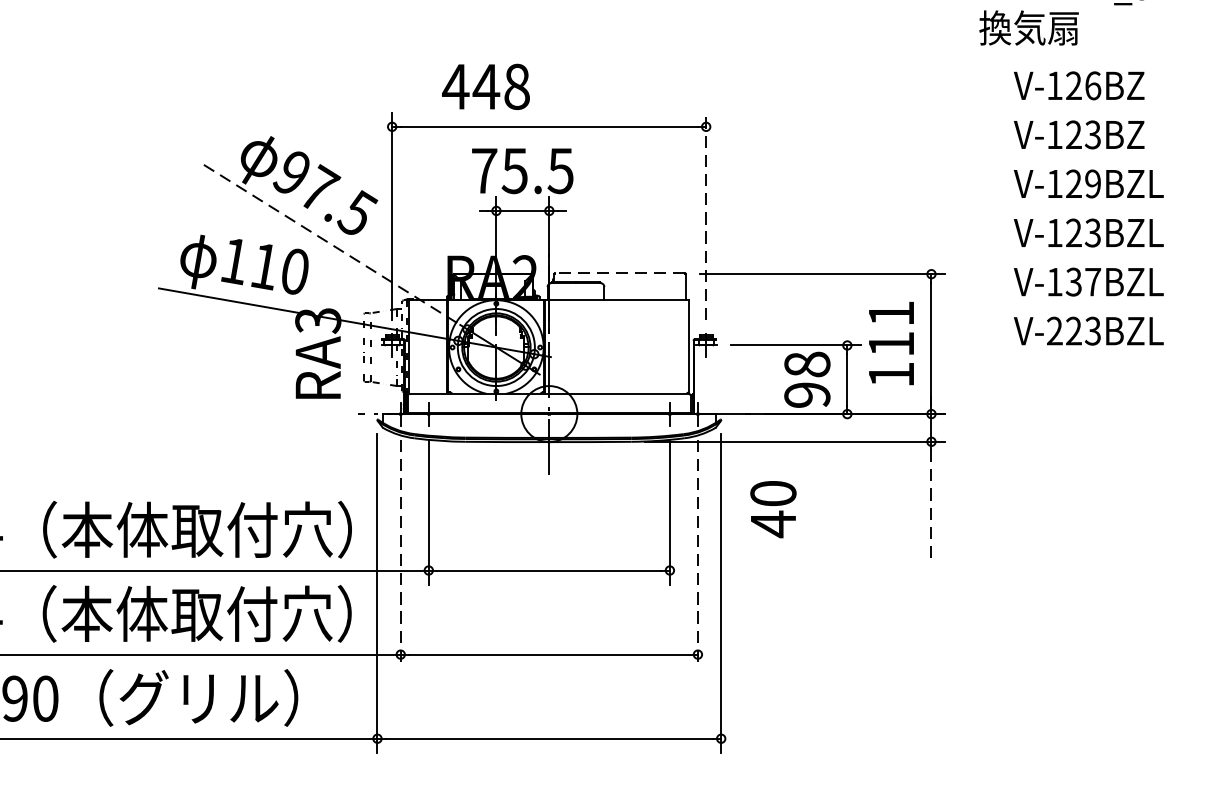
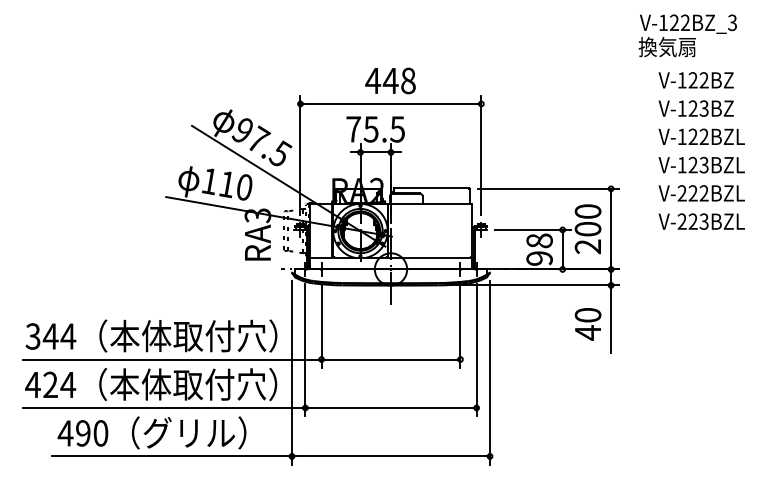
text: (485, 86) -> (390, 80), moved
text: (1091, 86) -> (703, 80), V-126BZ -> V-122BZ
text: (1091, 183) -> (703, 136), V-129BZL -> V-122BZL
line: (706, 216) -> (481, 155), dashed -> solid
line: (333, 245) -> (266, 172), dashed -> solid
line: (619, 273) -> (431, 188), dashed -> solid
text: (1072, 282) -> (692, 193), V-137BZL -> V-222BZL
text: (890, 344) -> (587, 229), 111 -> 200
line: (932, 506) -> (611, 322), dashed -> solid
text: (772, 509) -> (587, 324), moved
line: (400, 554) -> (305, 350), dashed -> solid
line: (697, 554) -> (476, 350), dashed -> solid

